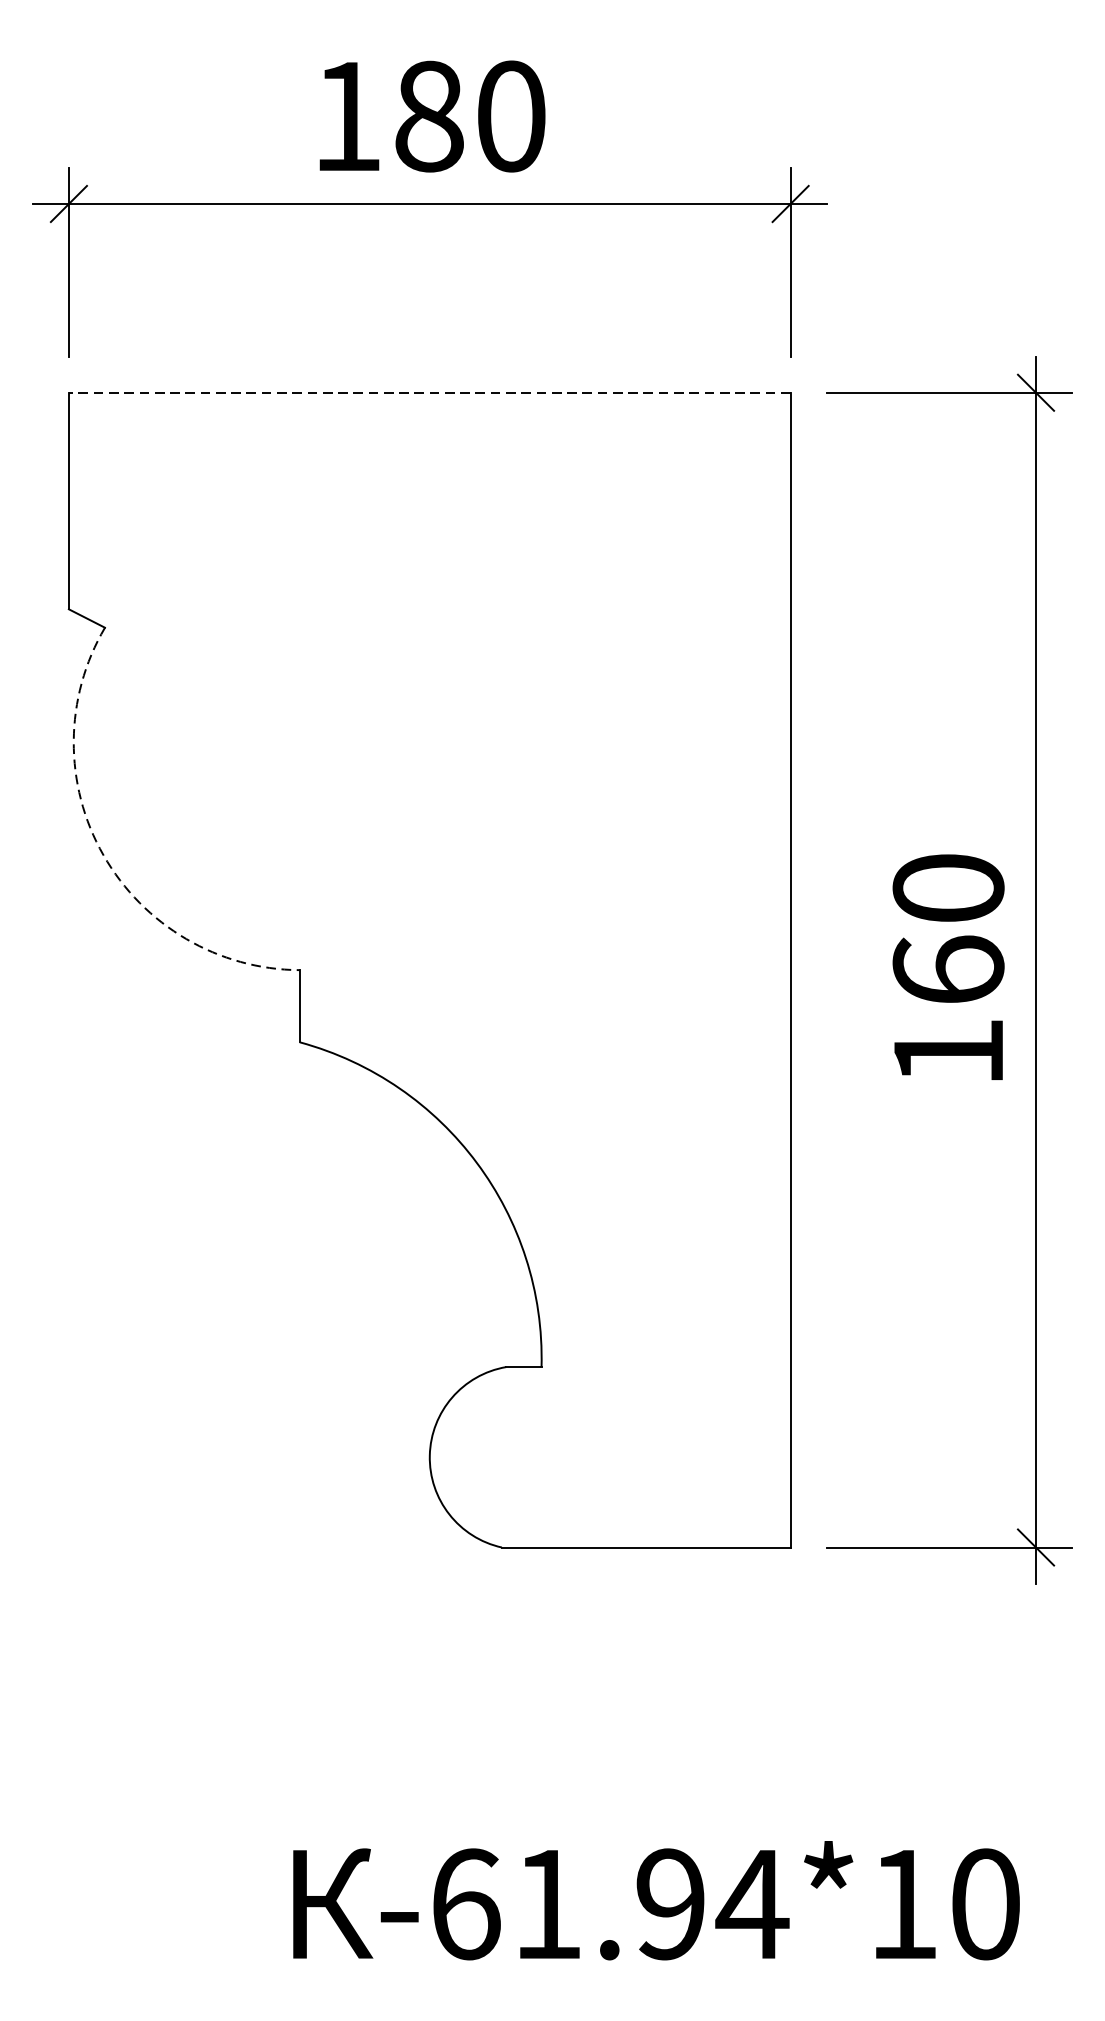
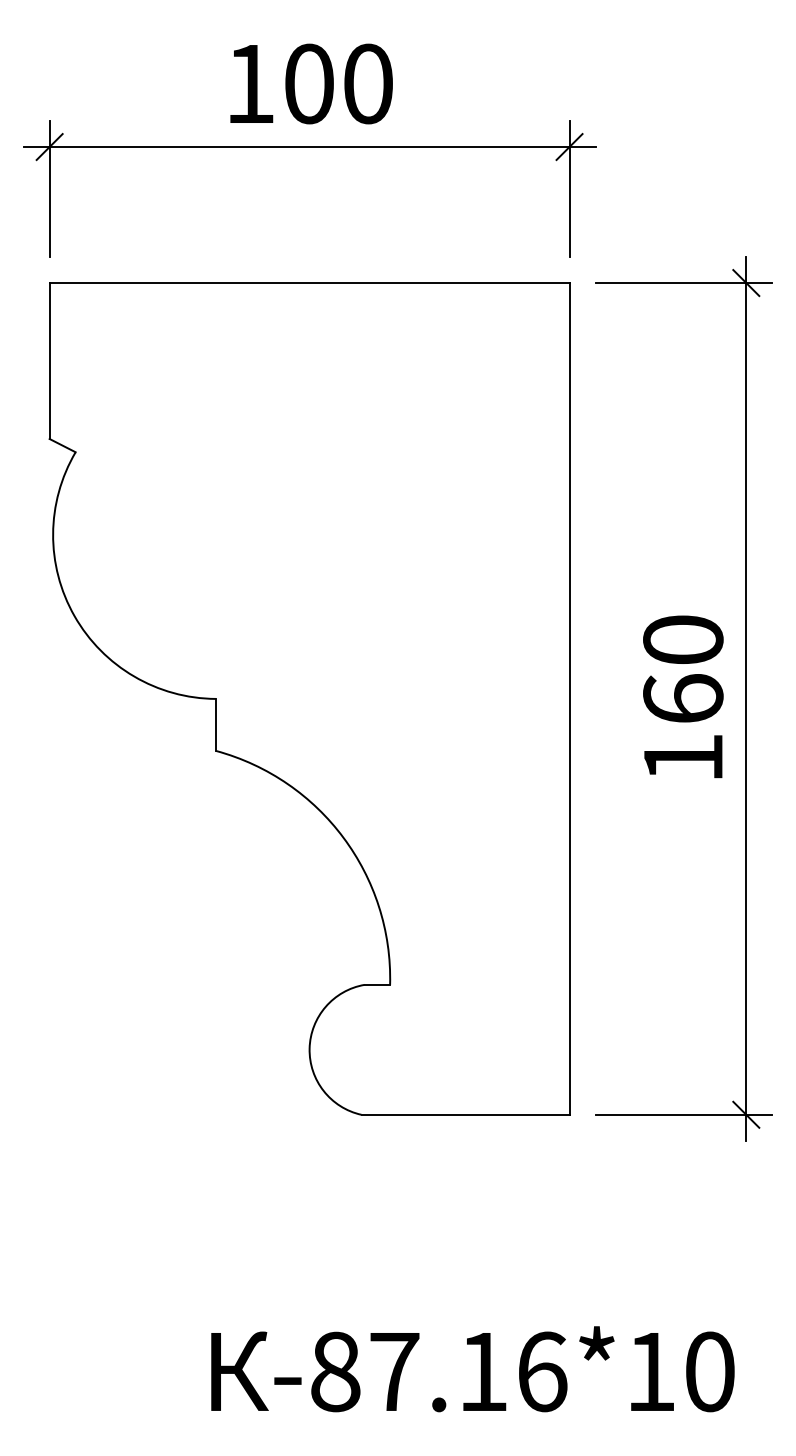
text: (429, 115) -> (309, 83), 180 -> 100
line: (429, 393) -> (309, 283), dashed -> solid
arc: (103, 855) -> (74, 616), dashed -> solid
text: (610, 1903) -> (439, 1371), -61.94*10 -> -87.16*10

